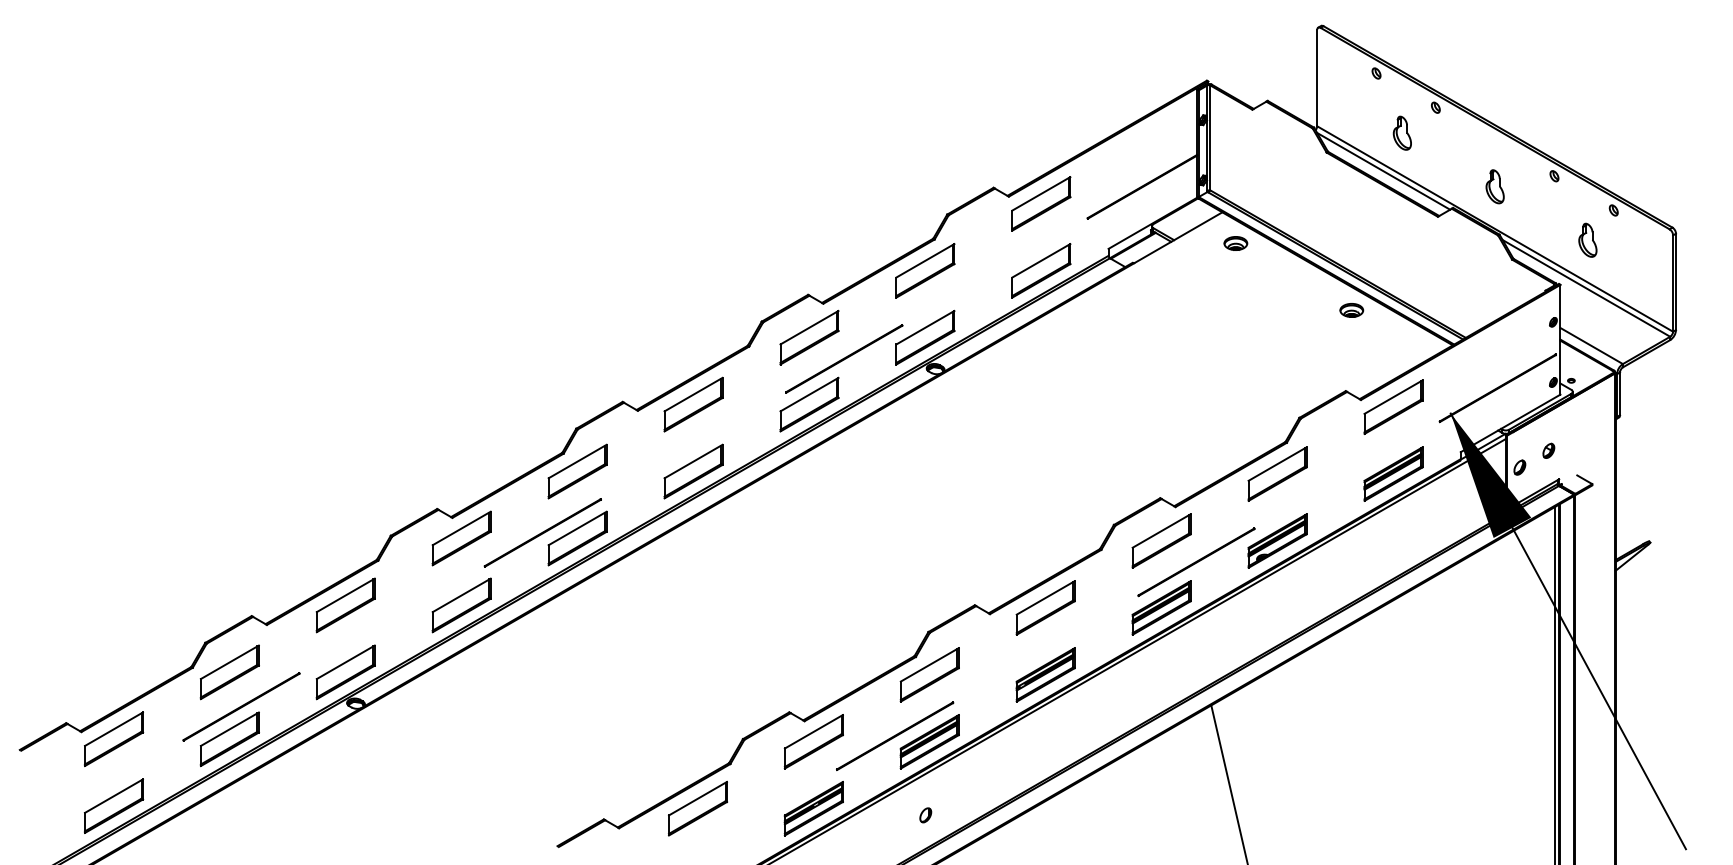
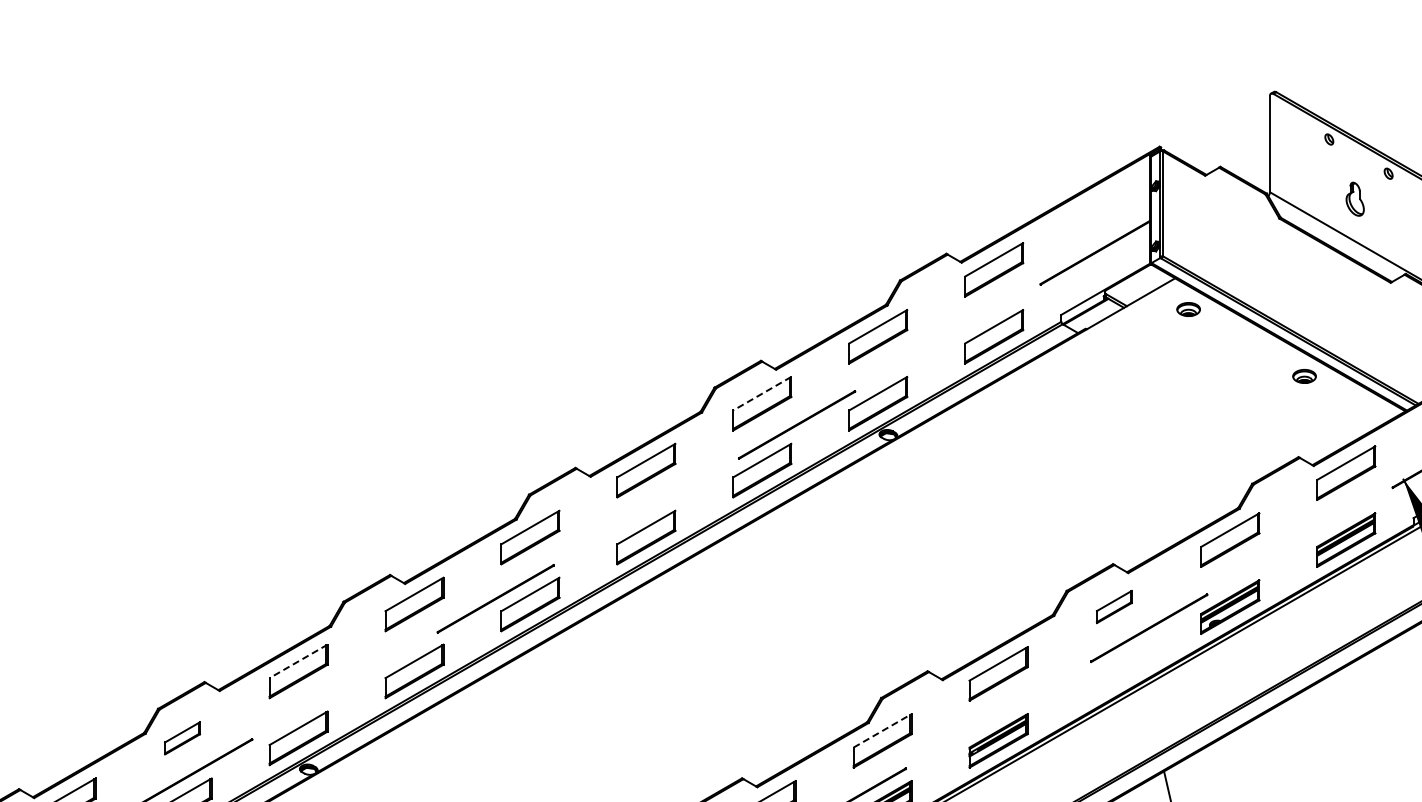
line: (1383, 170) -> (1336, 236), removed
line: (809, 327) -> (762, 393), solid -> dashed
part: (1161, 540) -> (1114, 606), size x0.6
line: (345, 595) -> (298, 661), solid -> dashed
part: (1161, 607) -> (1114, 673), removed
line: (930, 664) -> (883, 730), solid -> dashed
part: (229, 672) -> (182, 738), size x0.6

